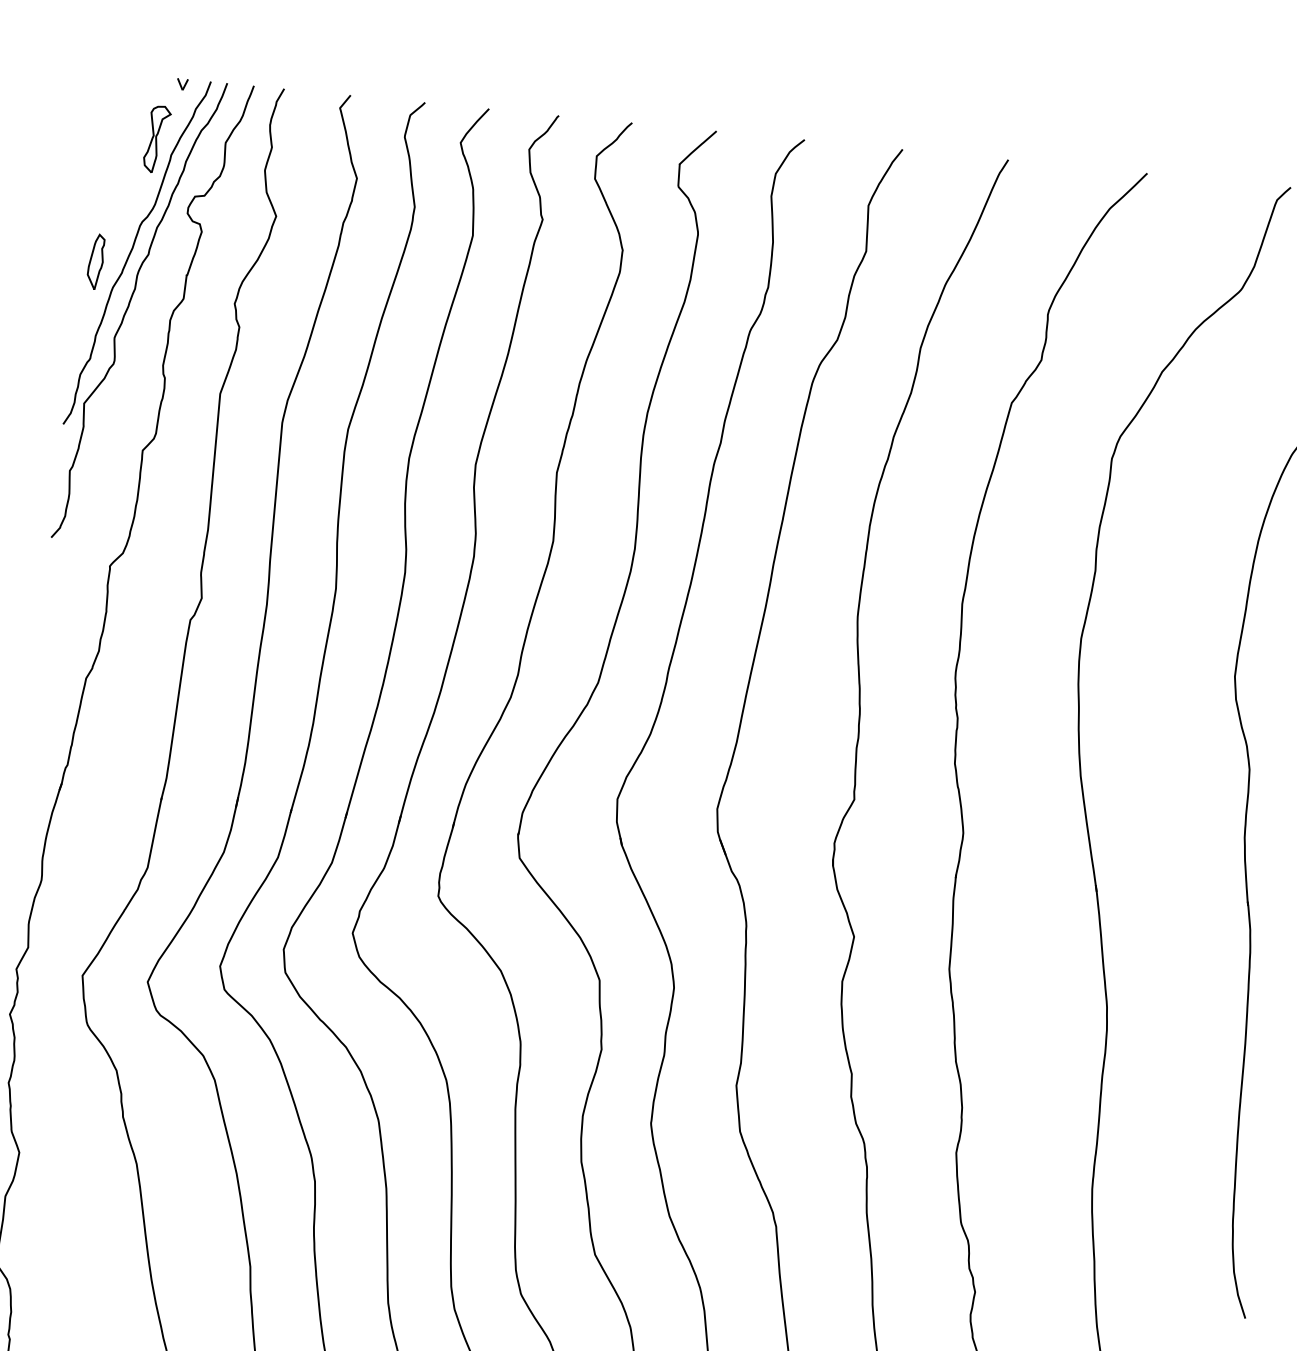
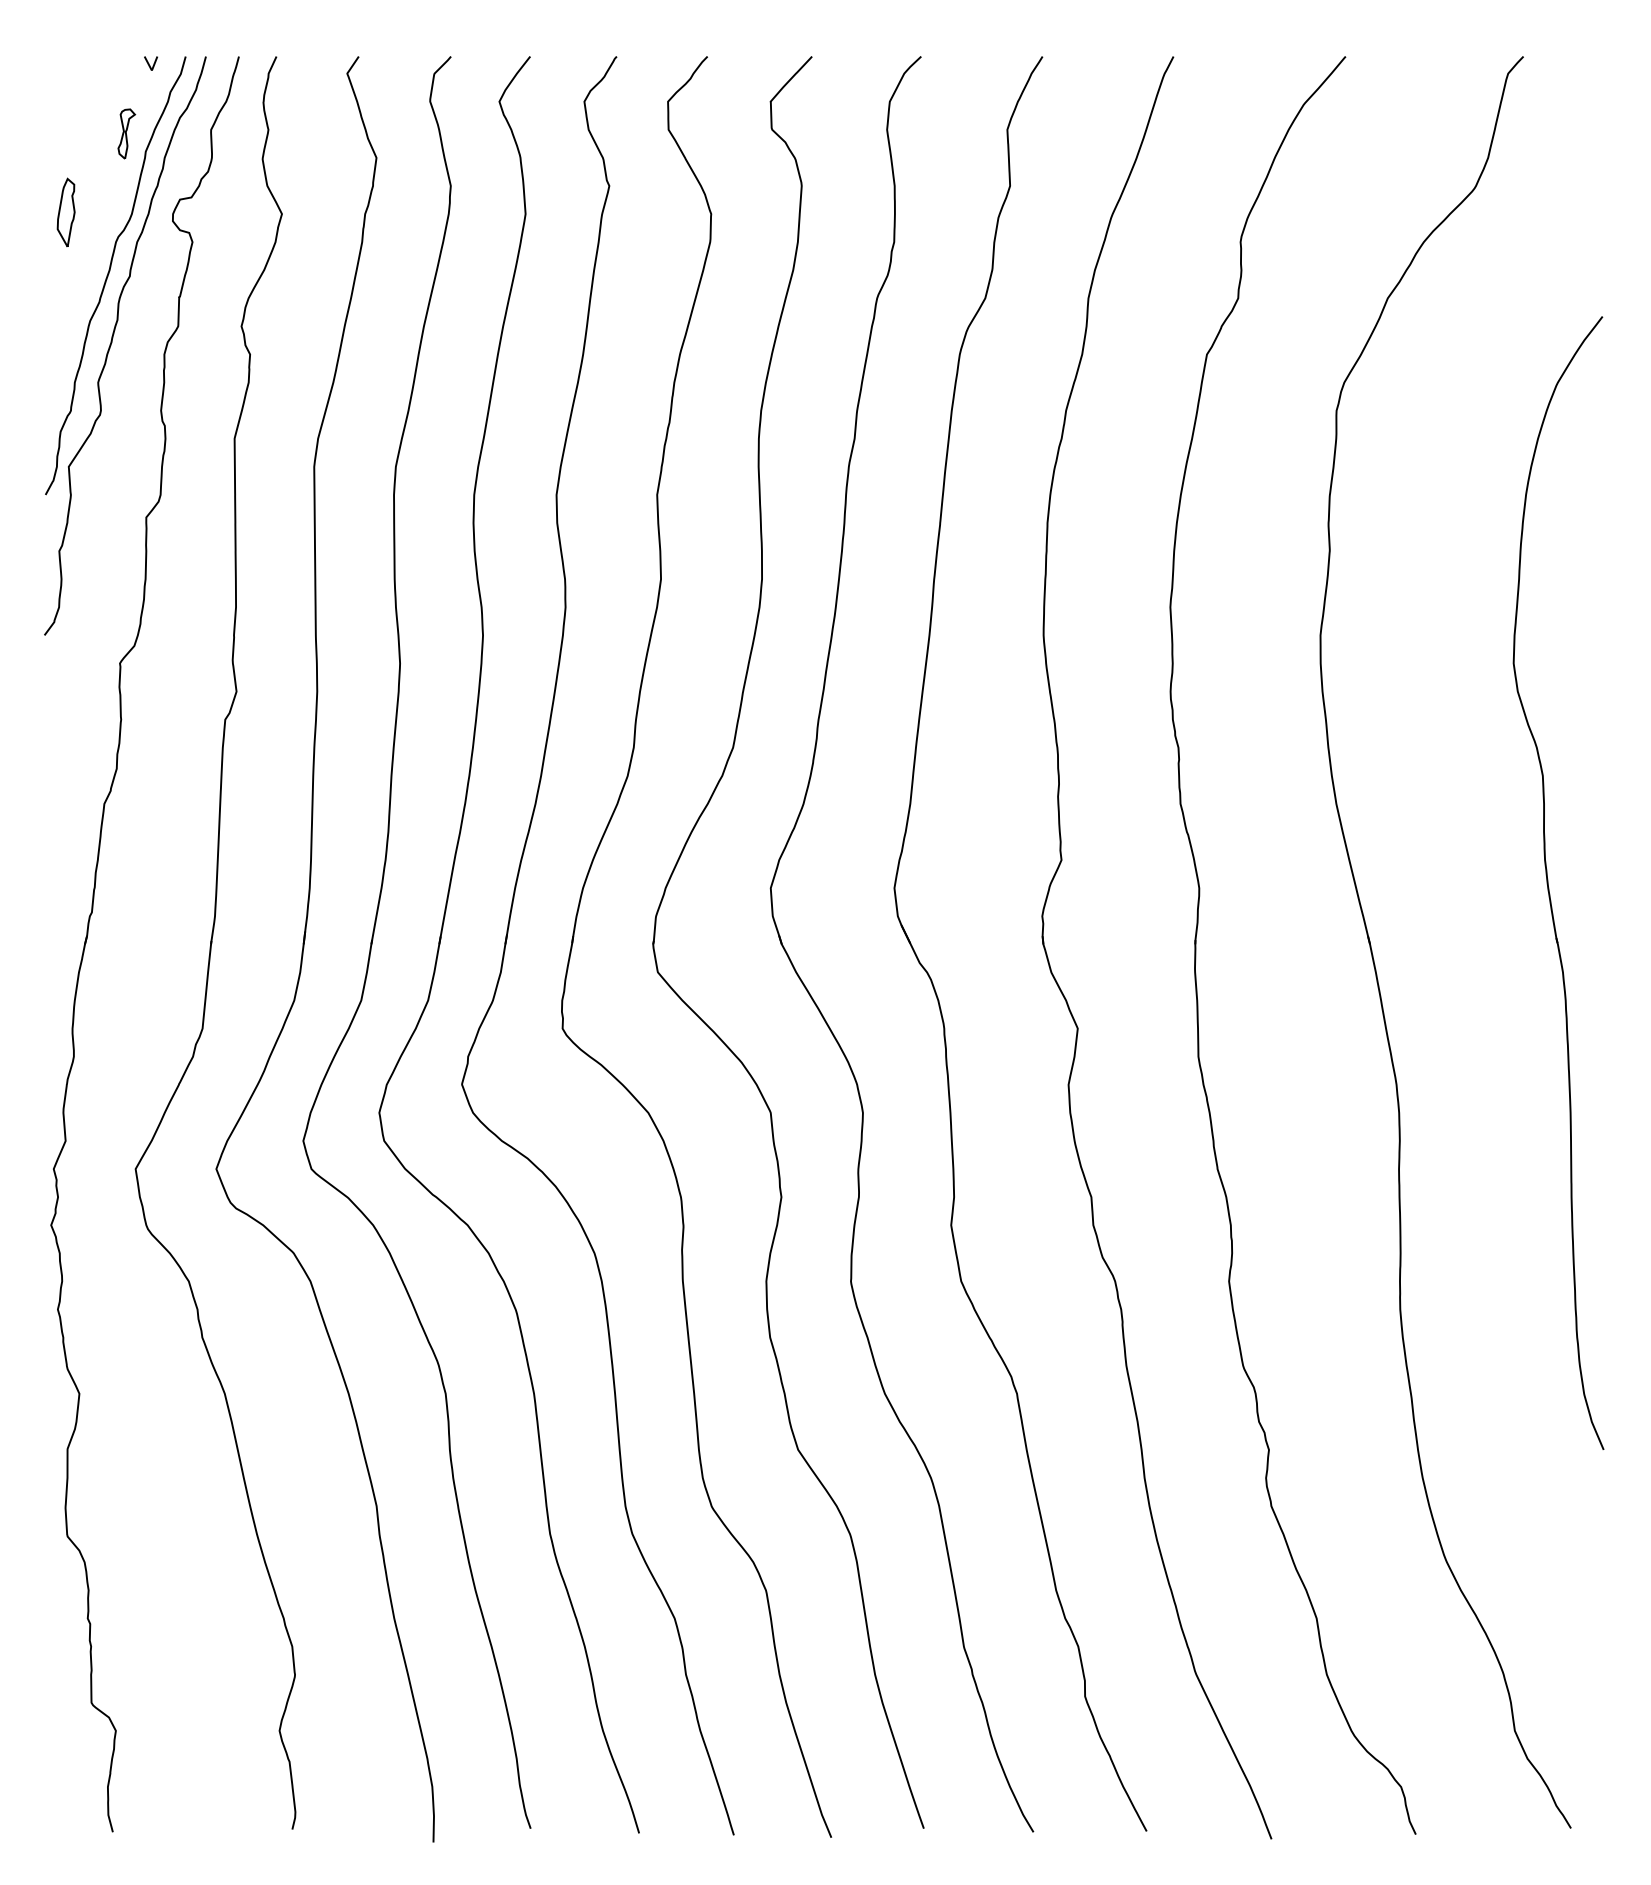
part: (157, 139) -> (126, 133), size x0.6
part: (95, 260) -> (65, 211), moved

